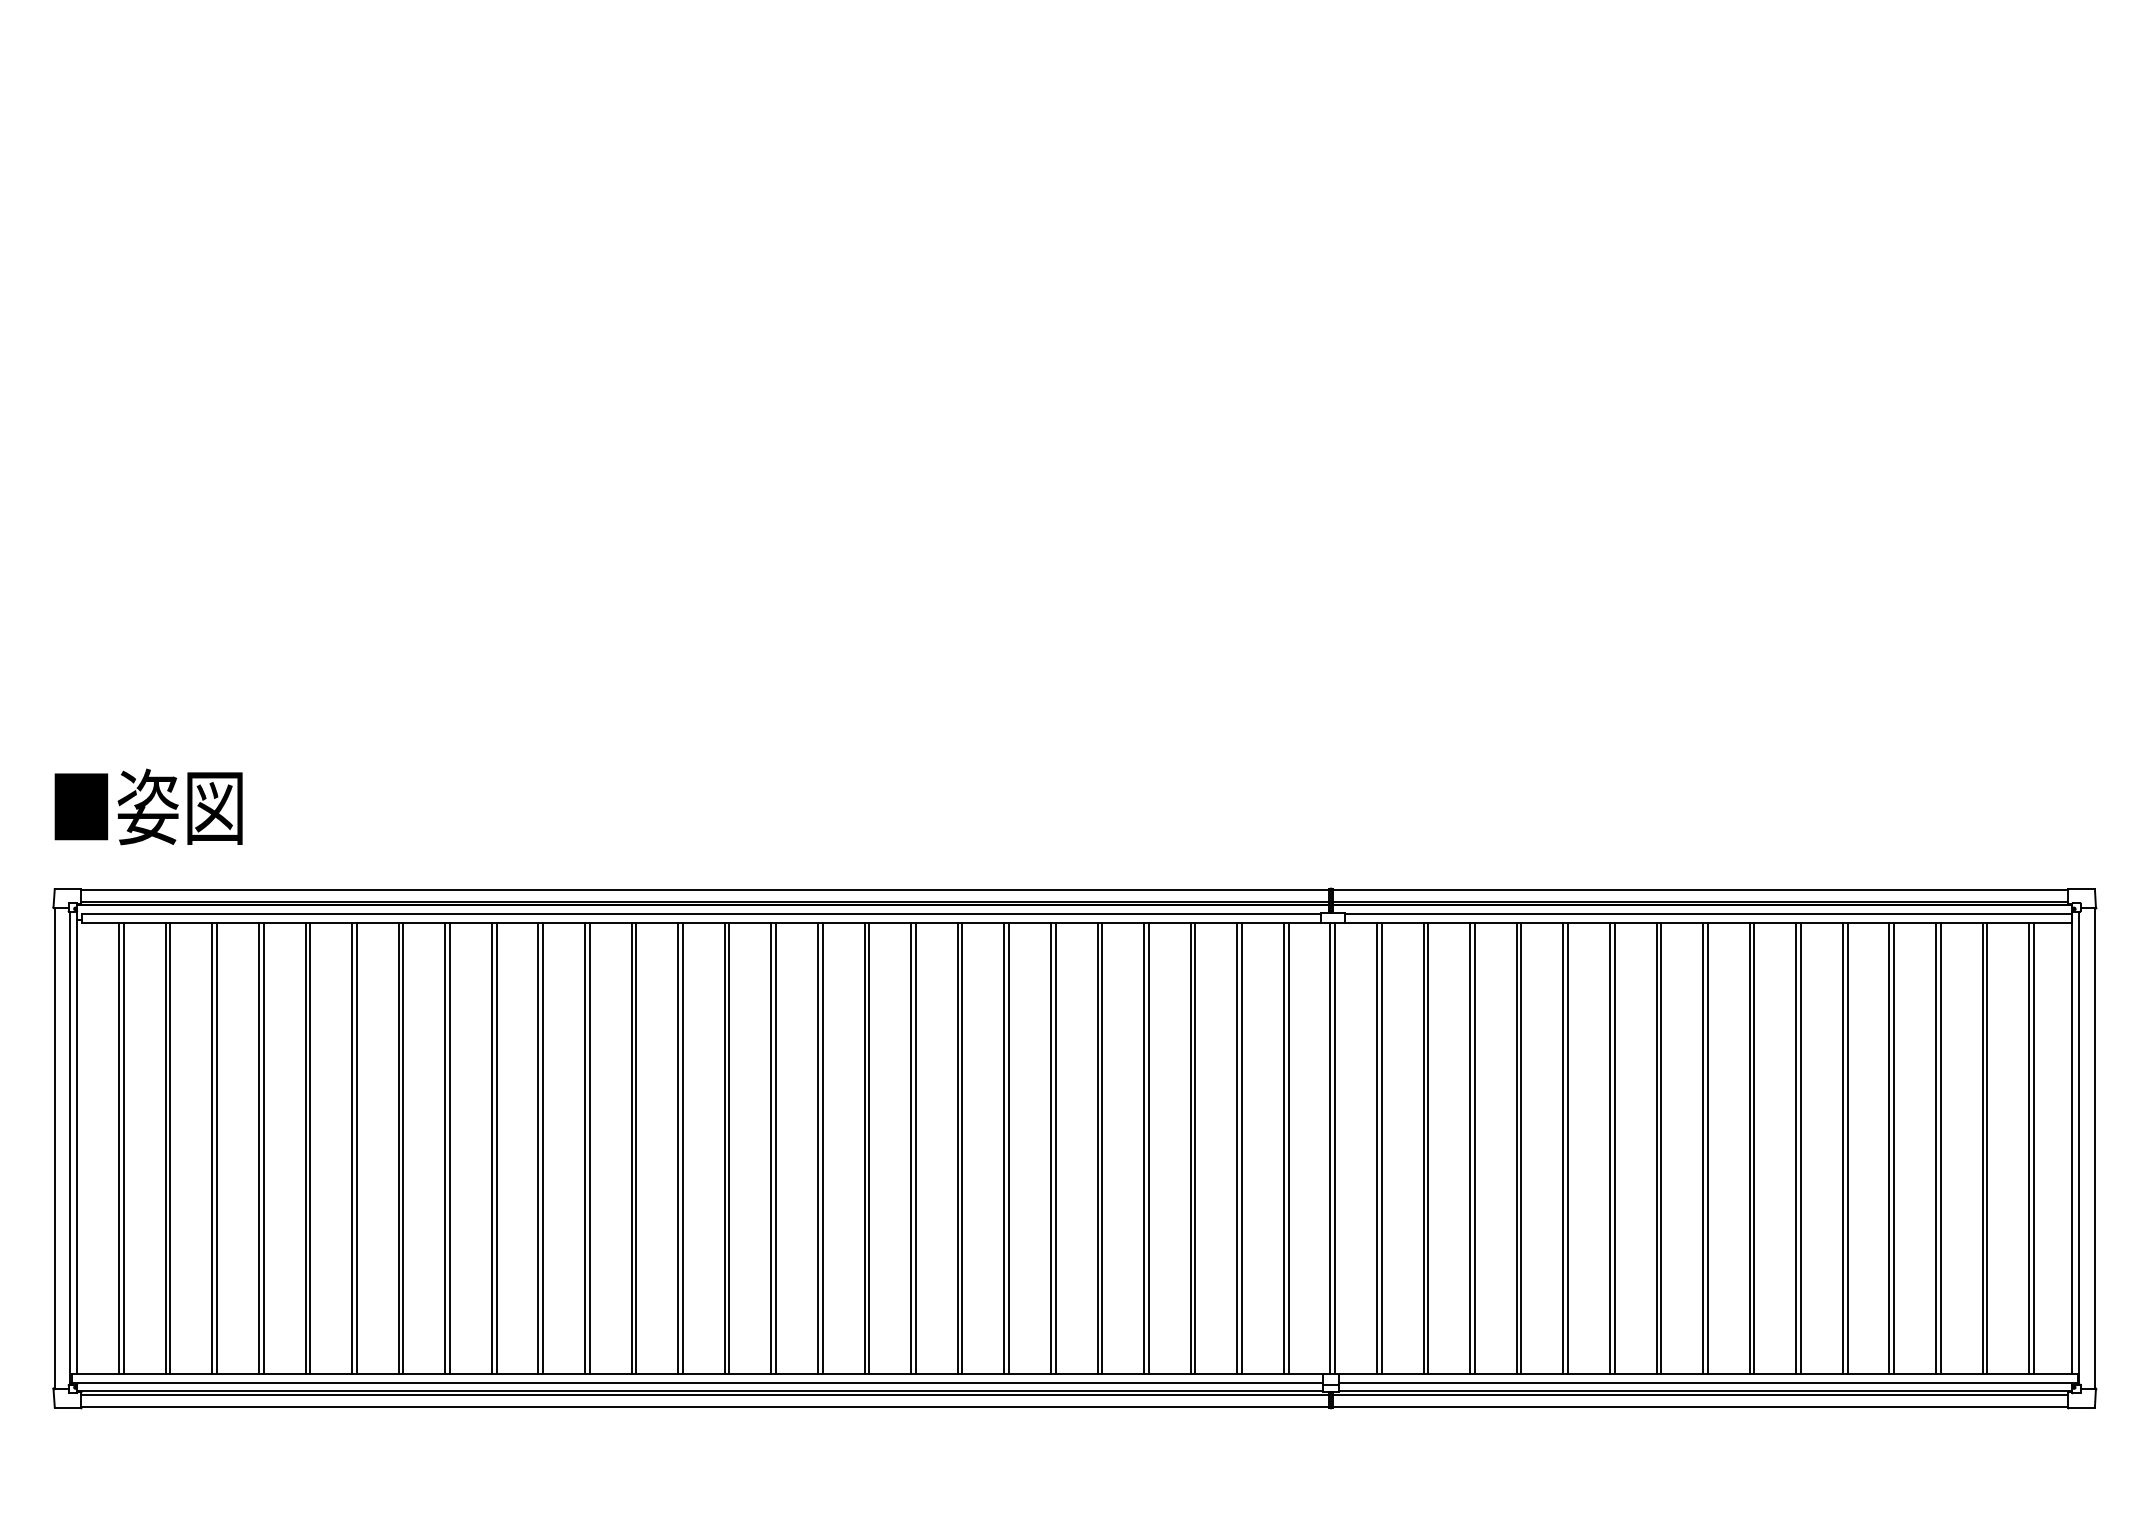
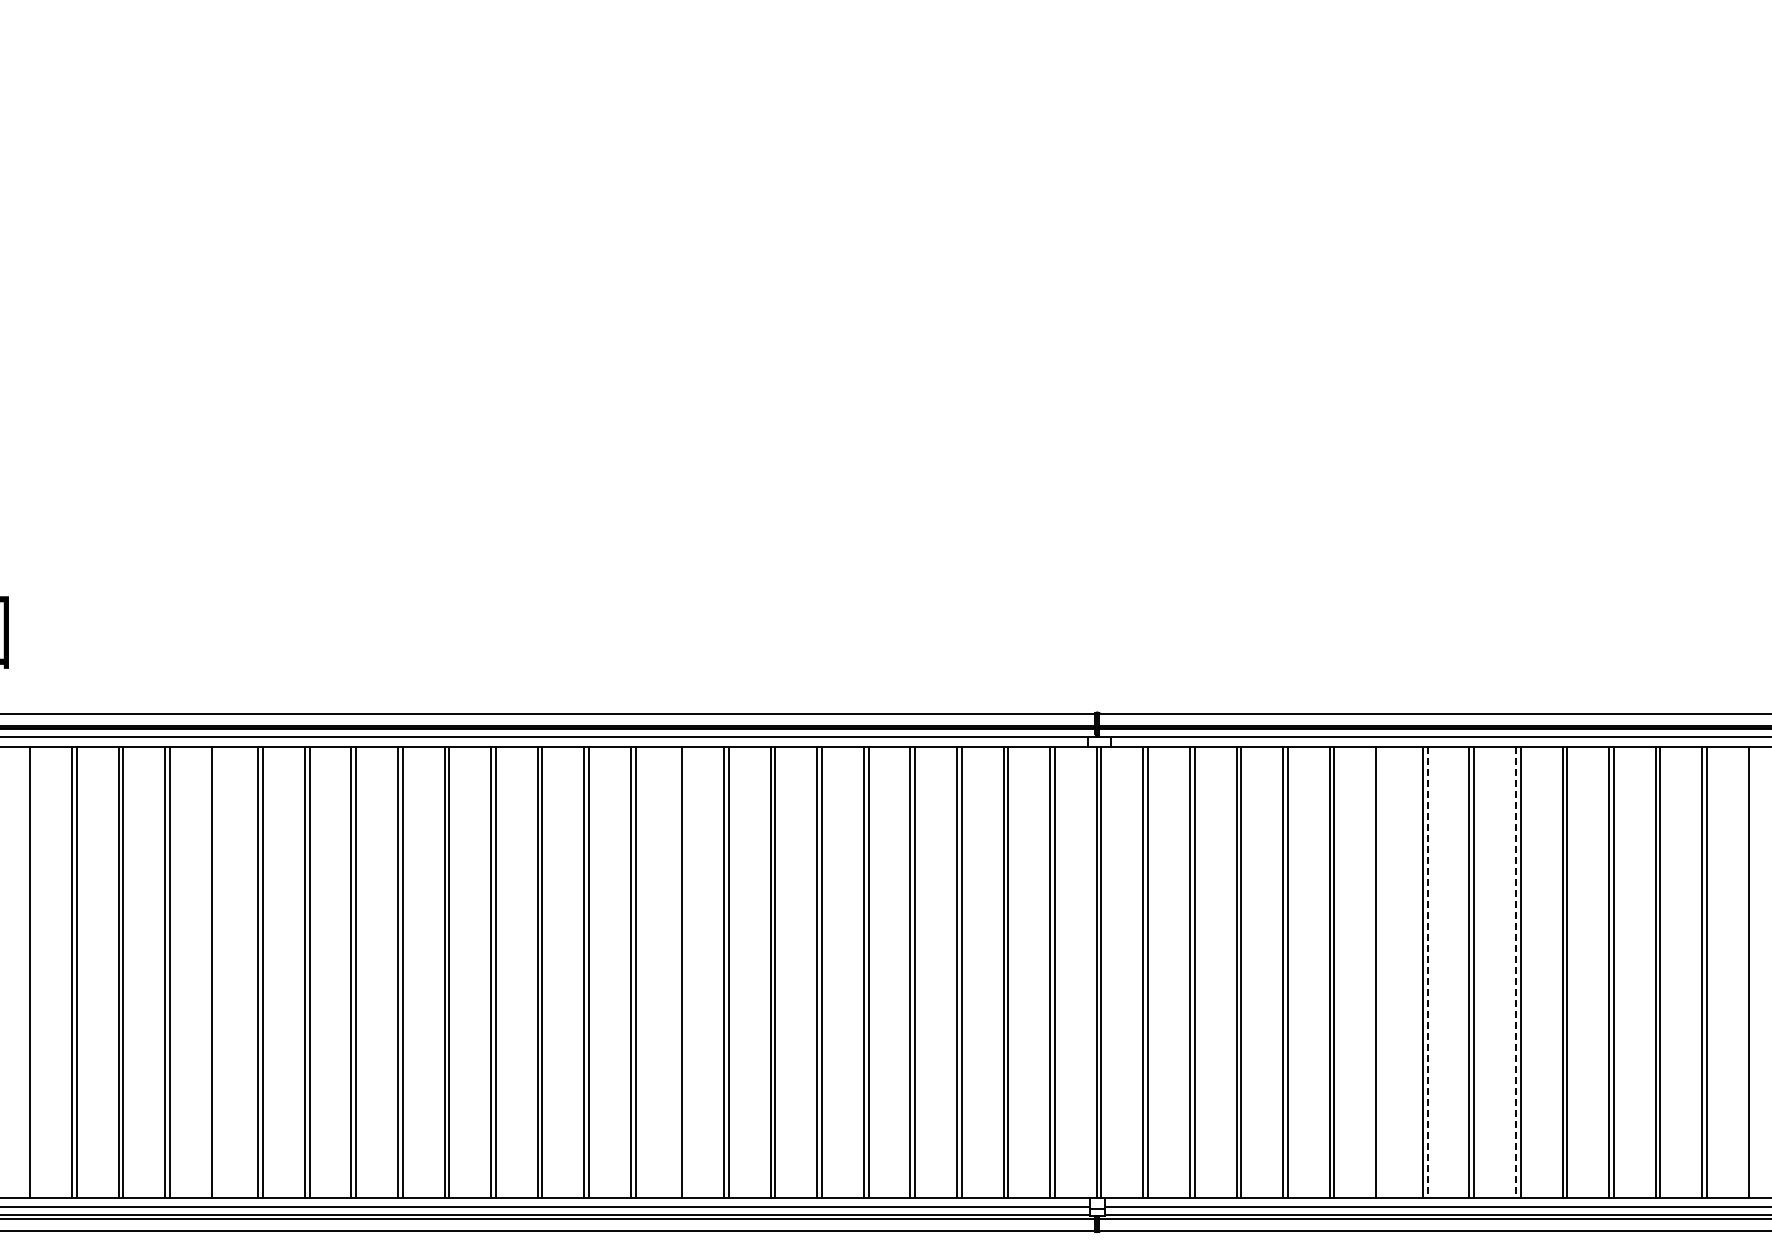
line: (258, 1148) -> (24, 972), removed
line: (449, 1148) -> (215, 972), removed
line: (911, 1148) -> (677, 972), removed
line: (1614, 1148) -> (1380, 972), removed
line: (1661, 1148) -> (1427, 972), solid -> dashed
line: (1749, 1148) -> (1515, 972), solid -> dashed
line: (1987, 1148) -> (1753, 972), removed

